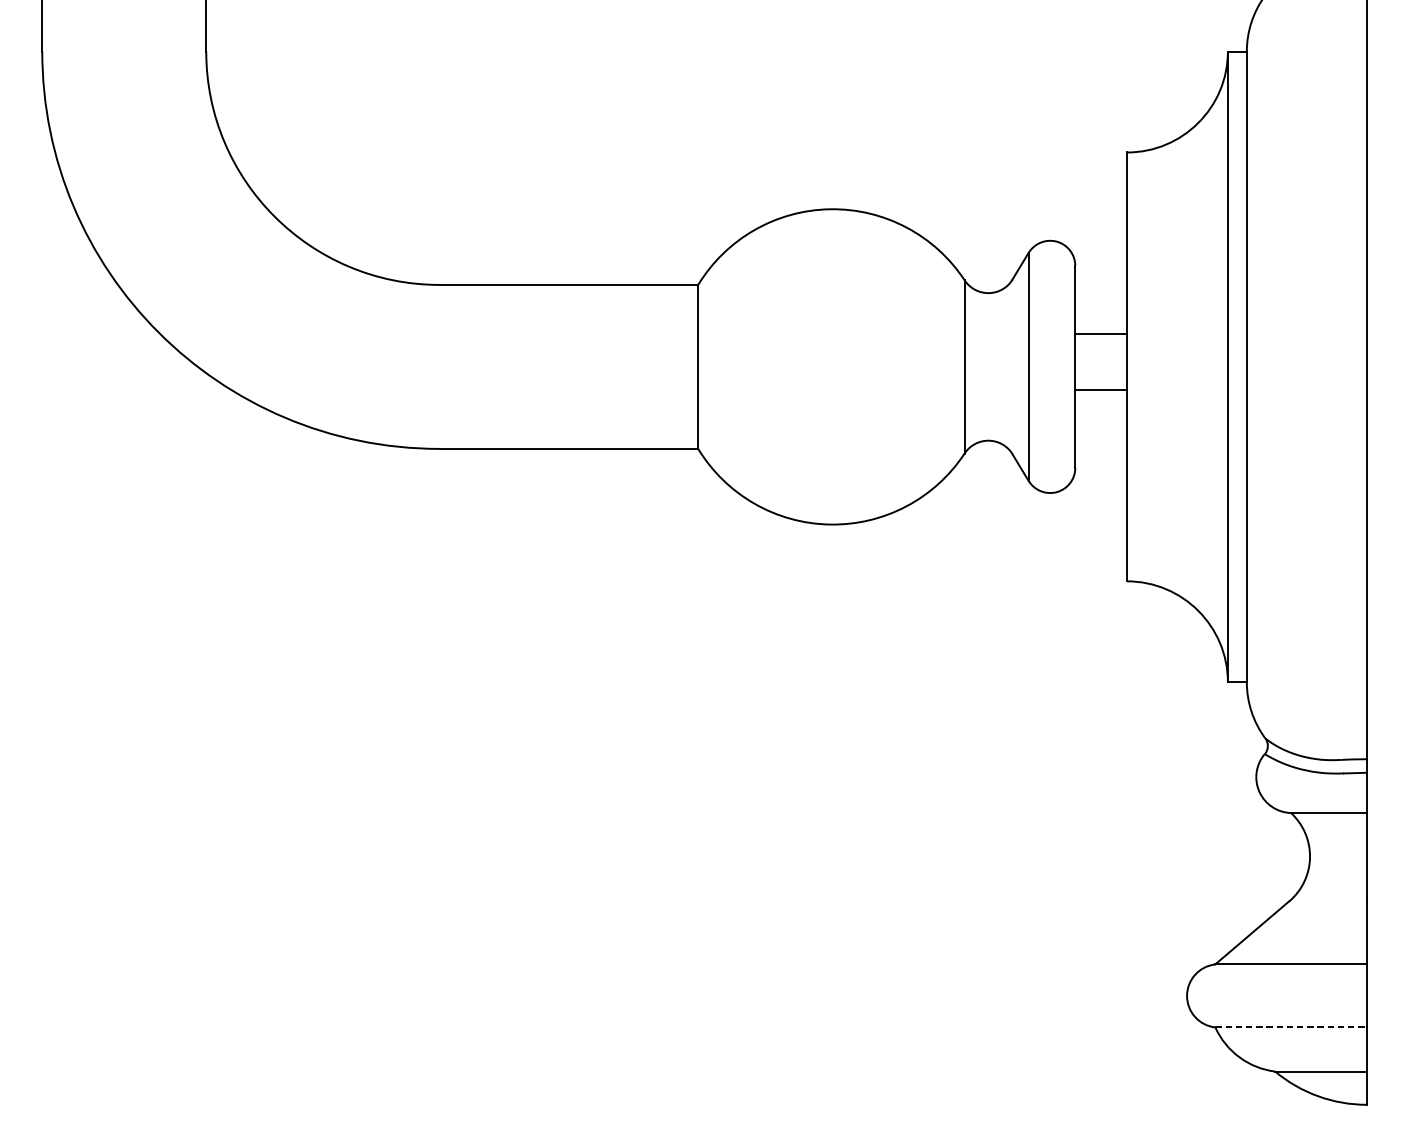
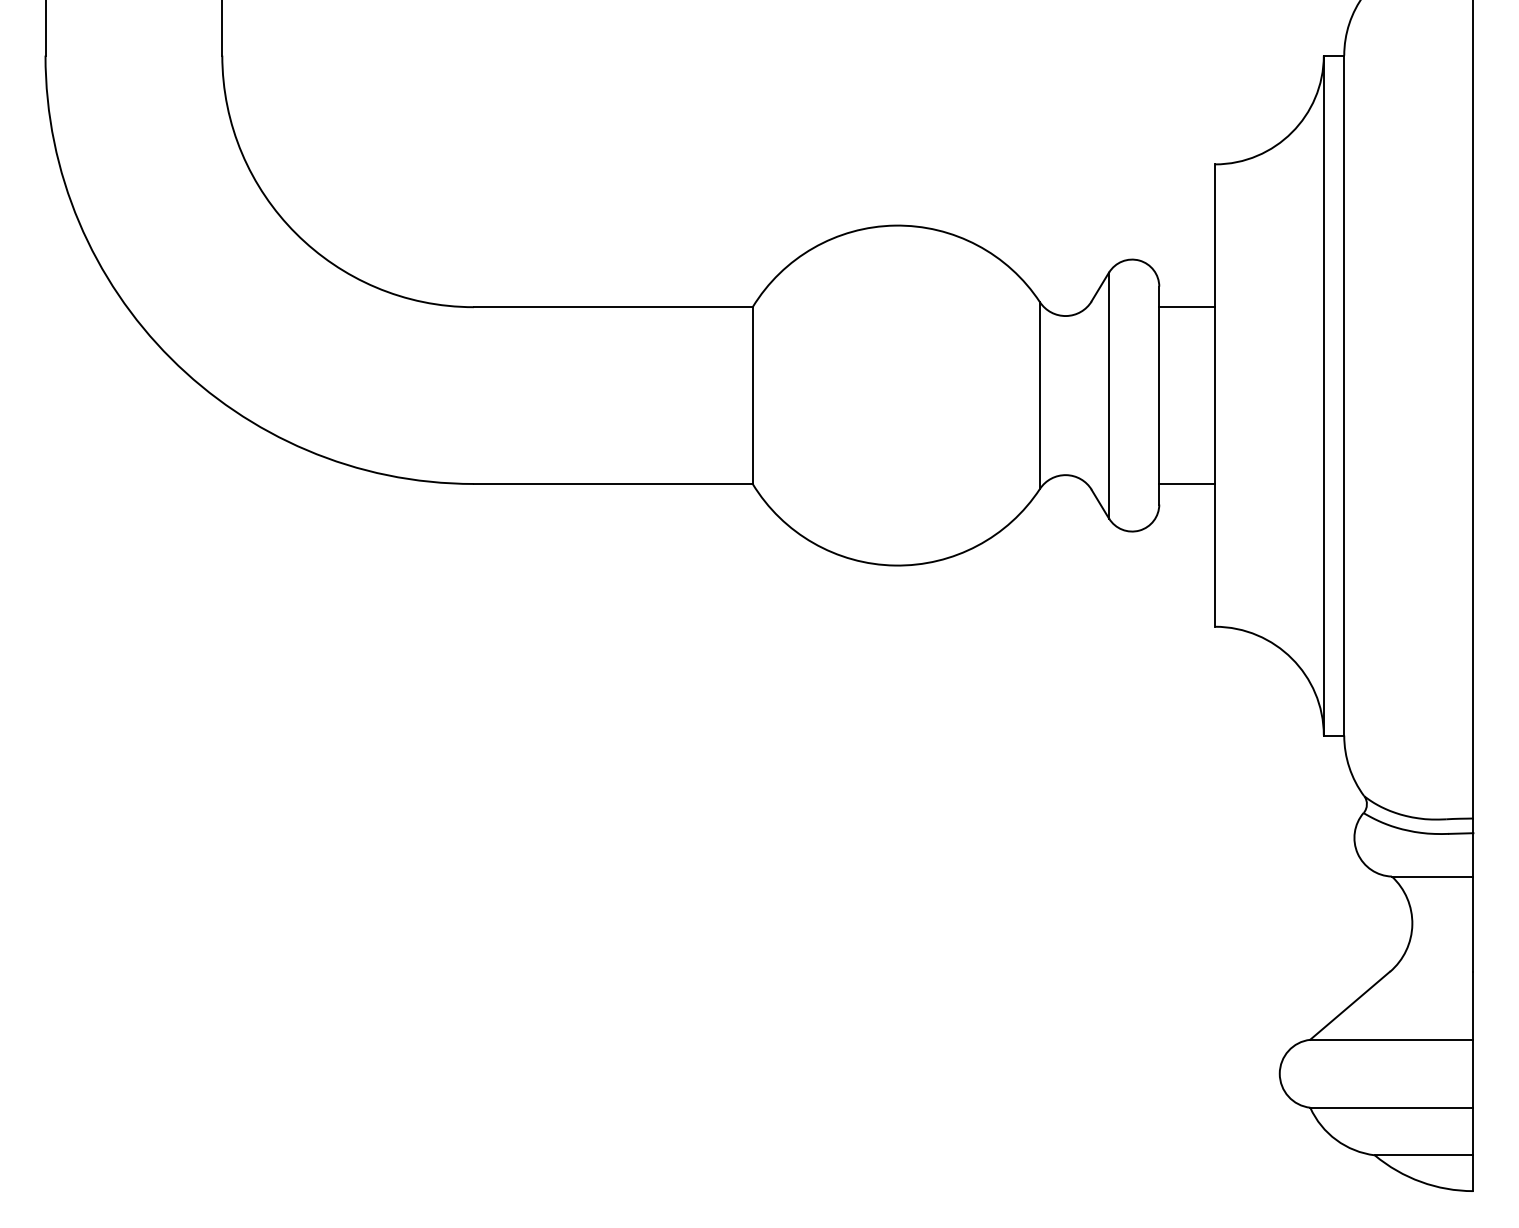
line: (1101, 334) -> (1187, 307), moved
line: (1101, 389) -> (1187, 483), moved
line: (1290, 1027) -> (1391, 1107), dashed -> solid

